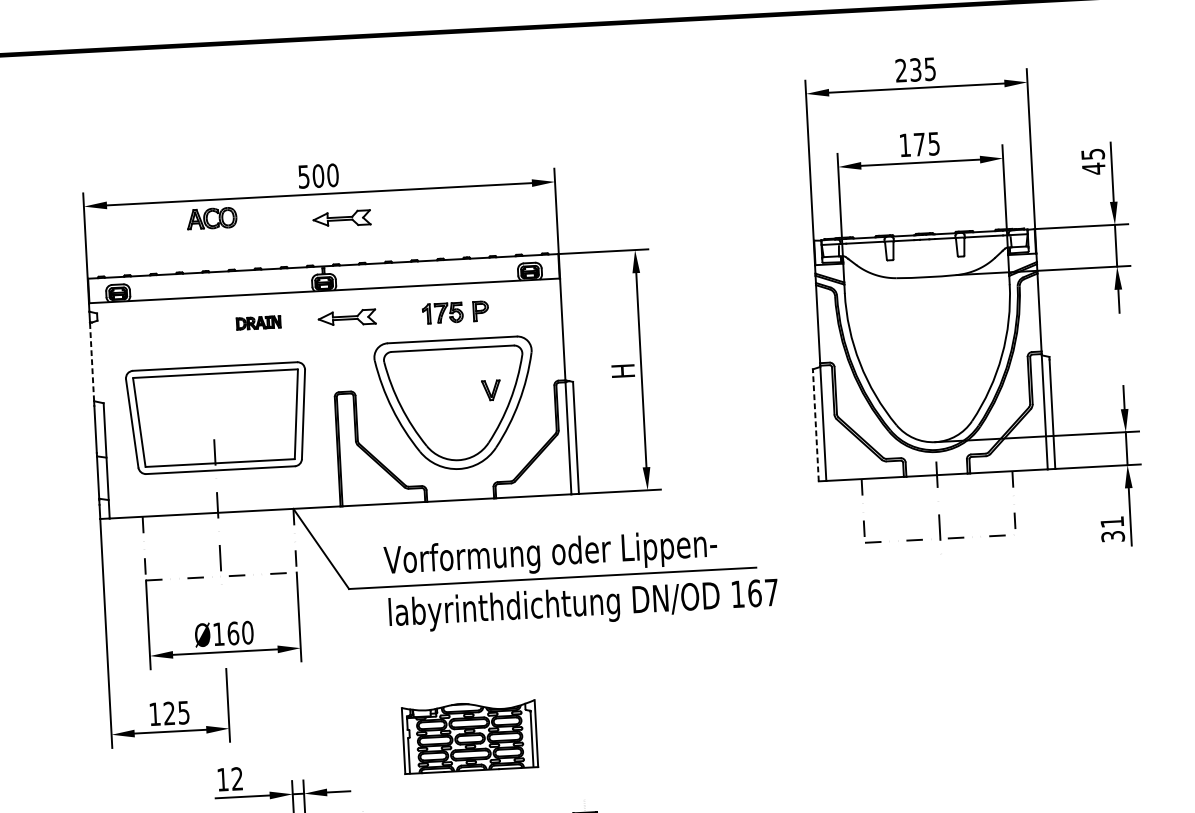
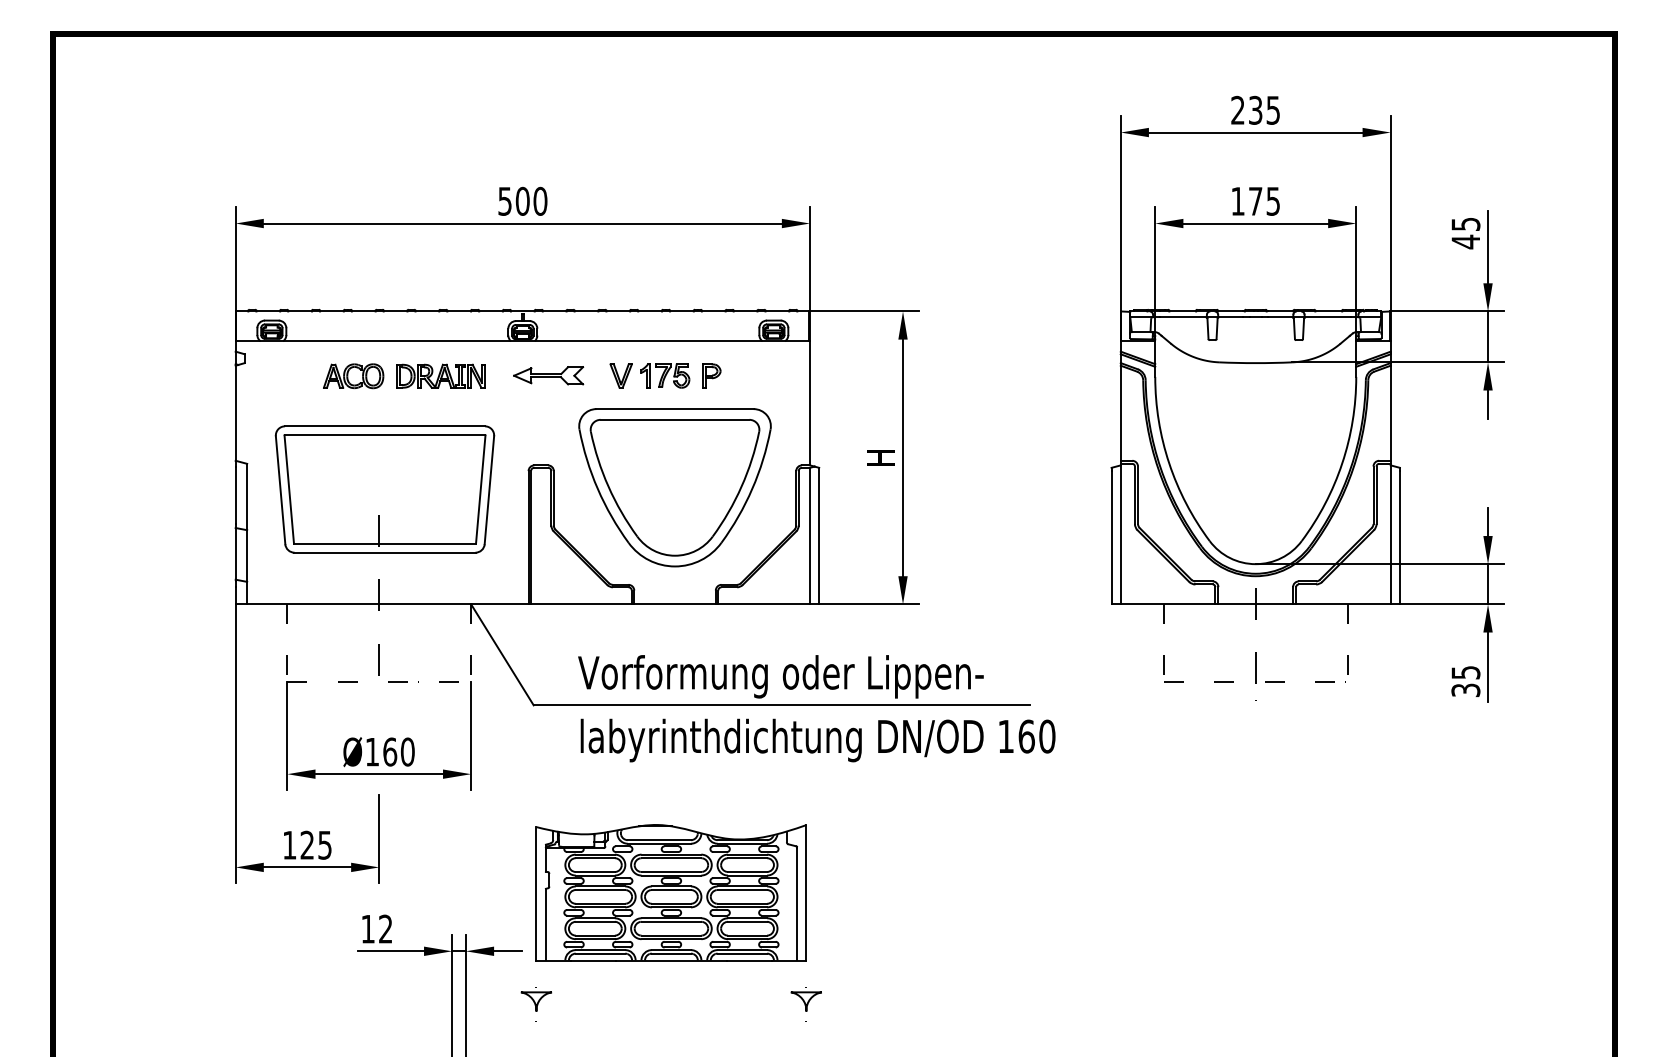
part: (211, 218) -> (353, 376), moved
part: (341, 218) -> (548, 254), removed
part: (258, 322) -> (440, 375), size x1.67
line: (91, 362) -> (235, 413), dashed -> solid
part: (490, 390) -> (620, 375), moved
line: (815, 426) -> (1111, 537), dashed -> solid
text: (1112, 522) -> (1465, 672), 31 -> 35
text: (771, 592) -> (1047, 736), 167 -> 160
part: (469, 736) -> (670, 892), size x1.67

